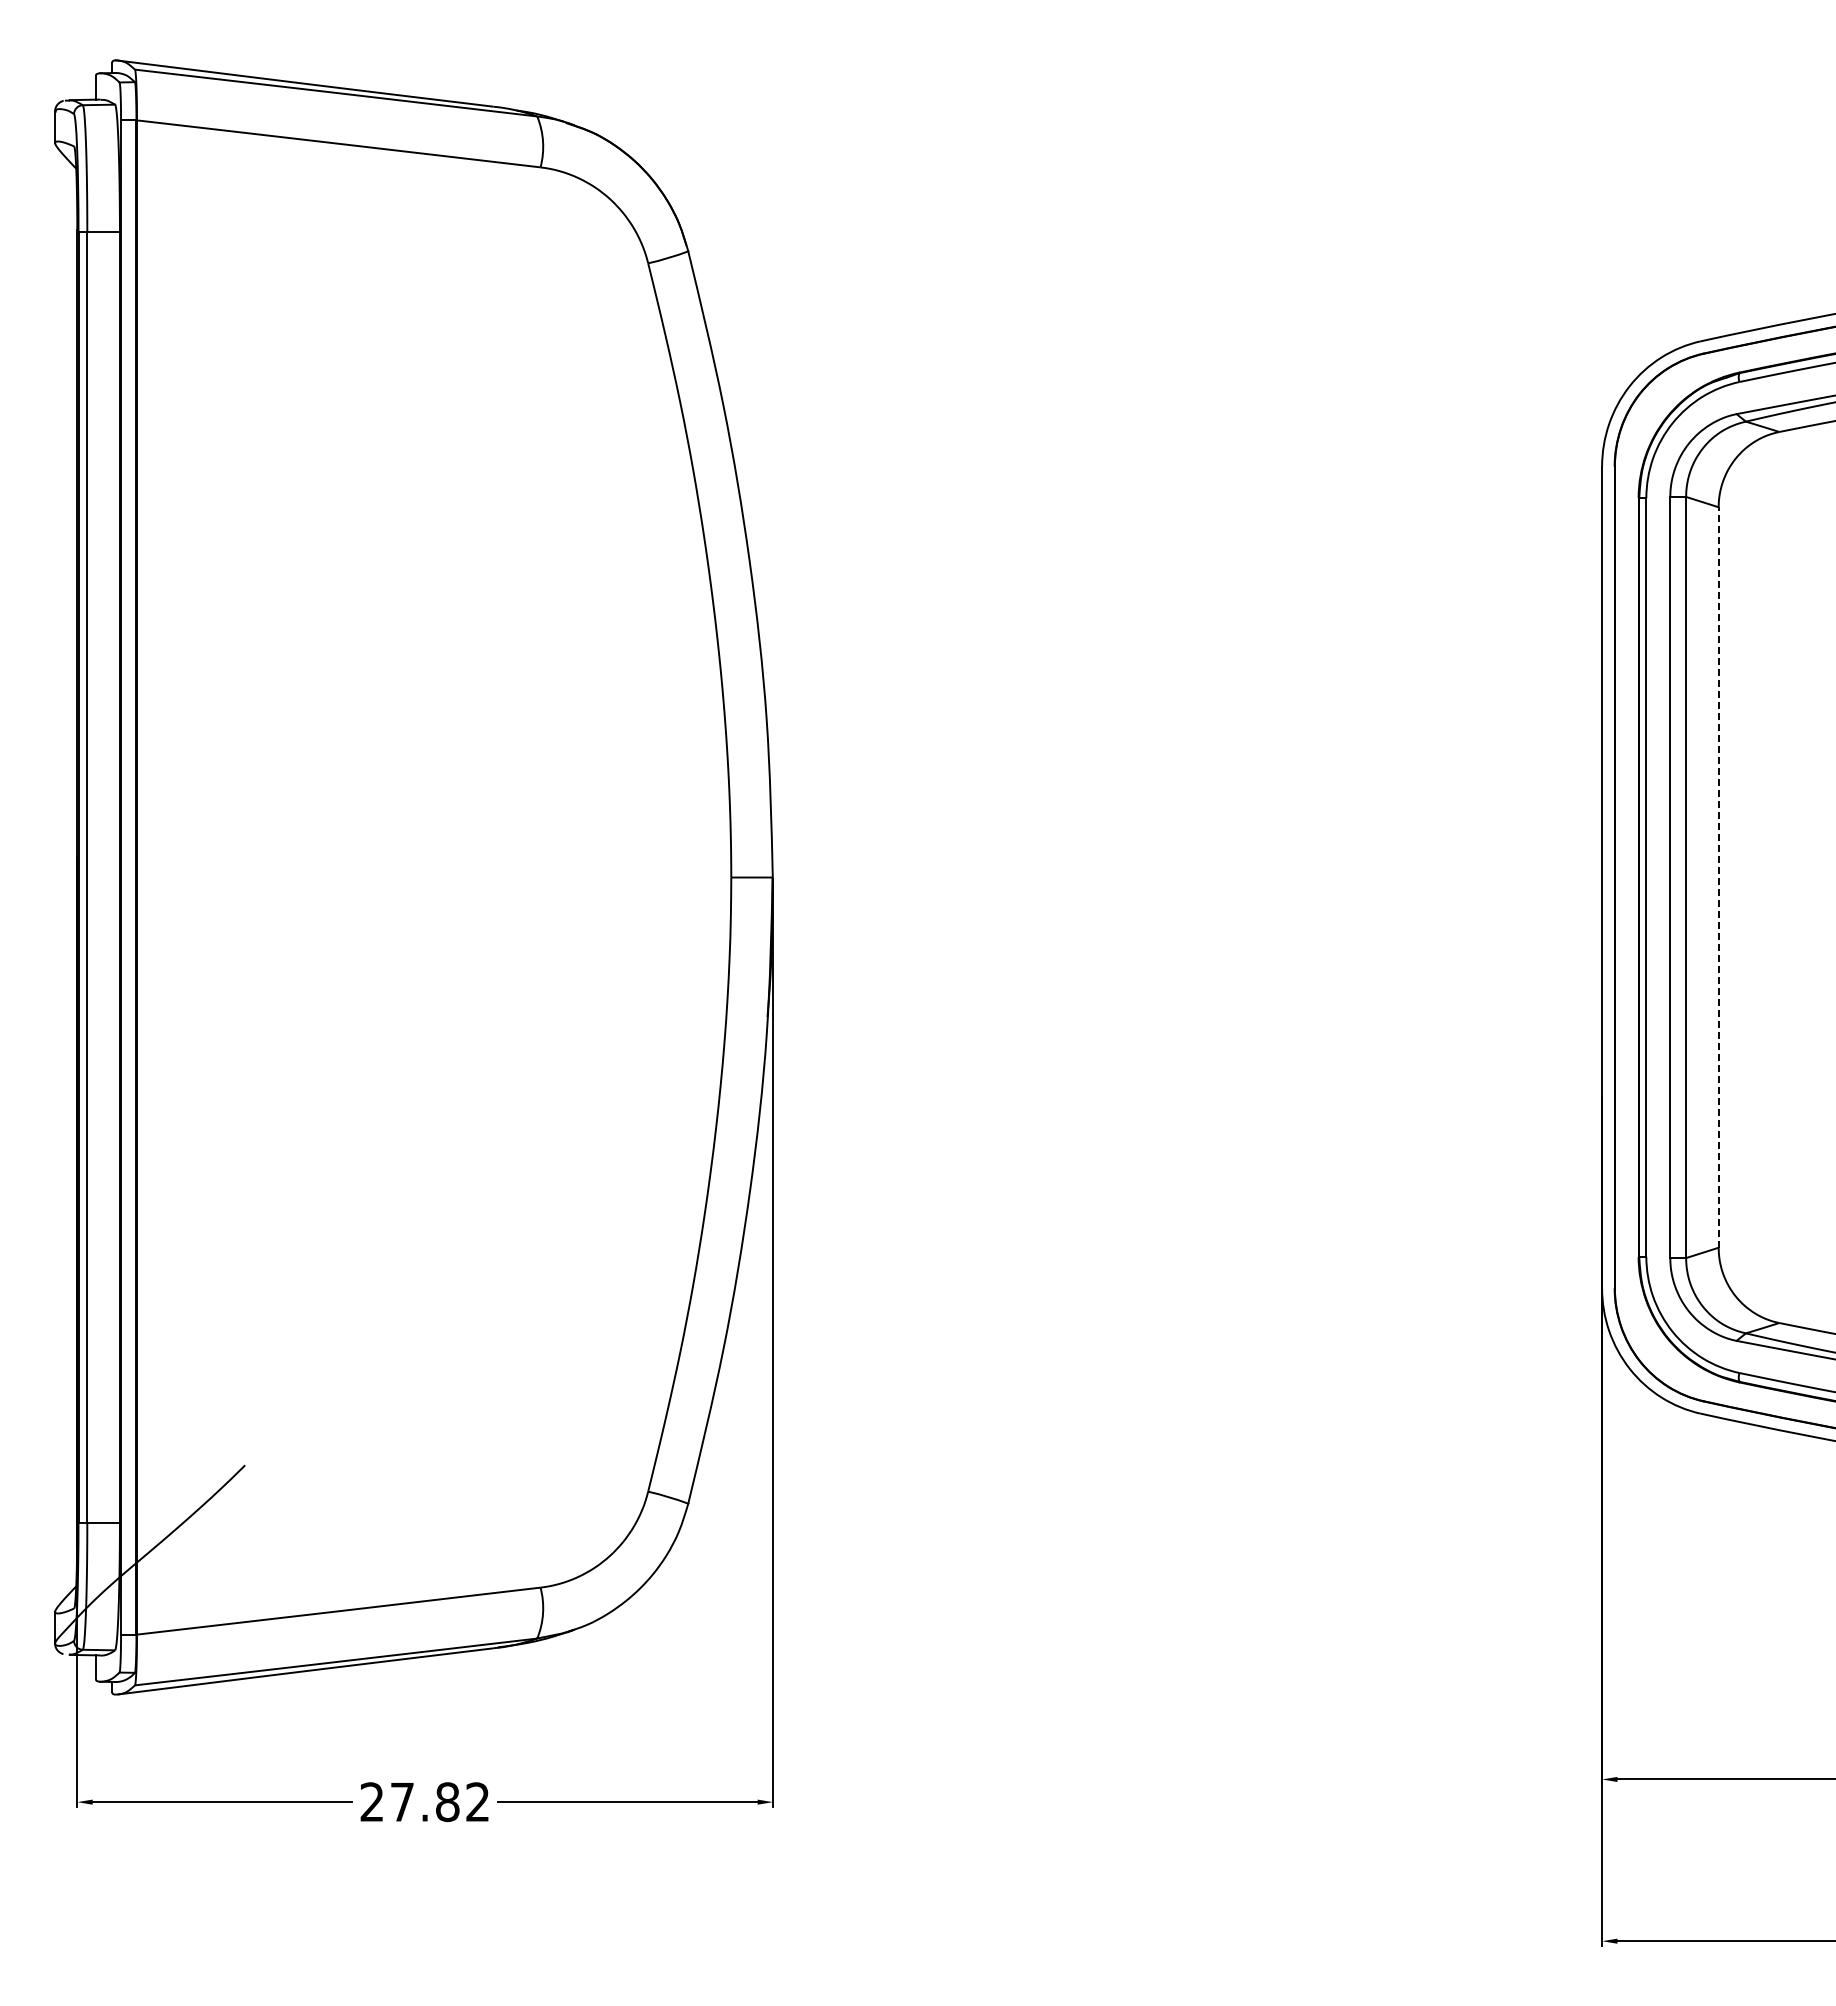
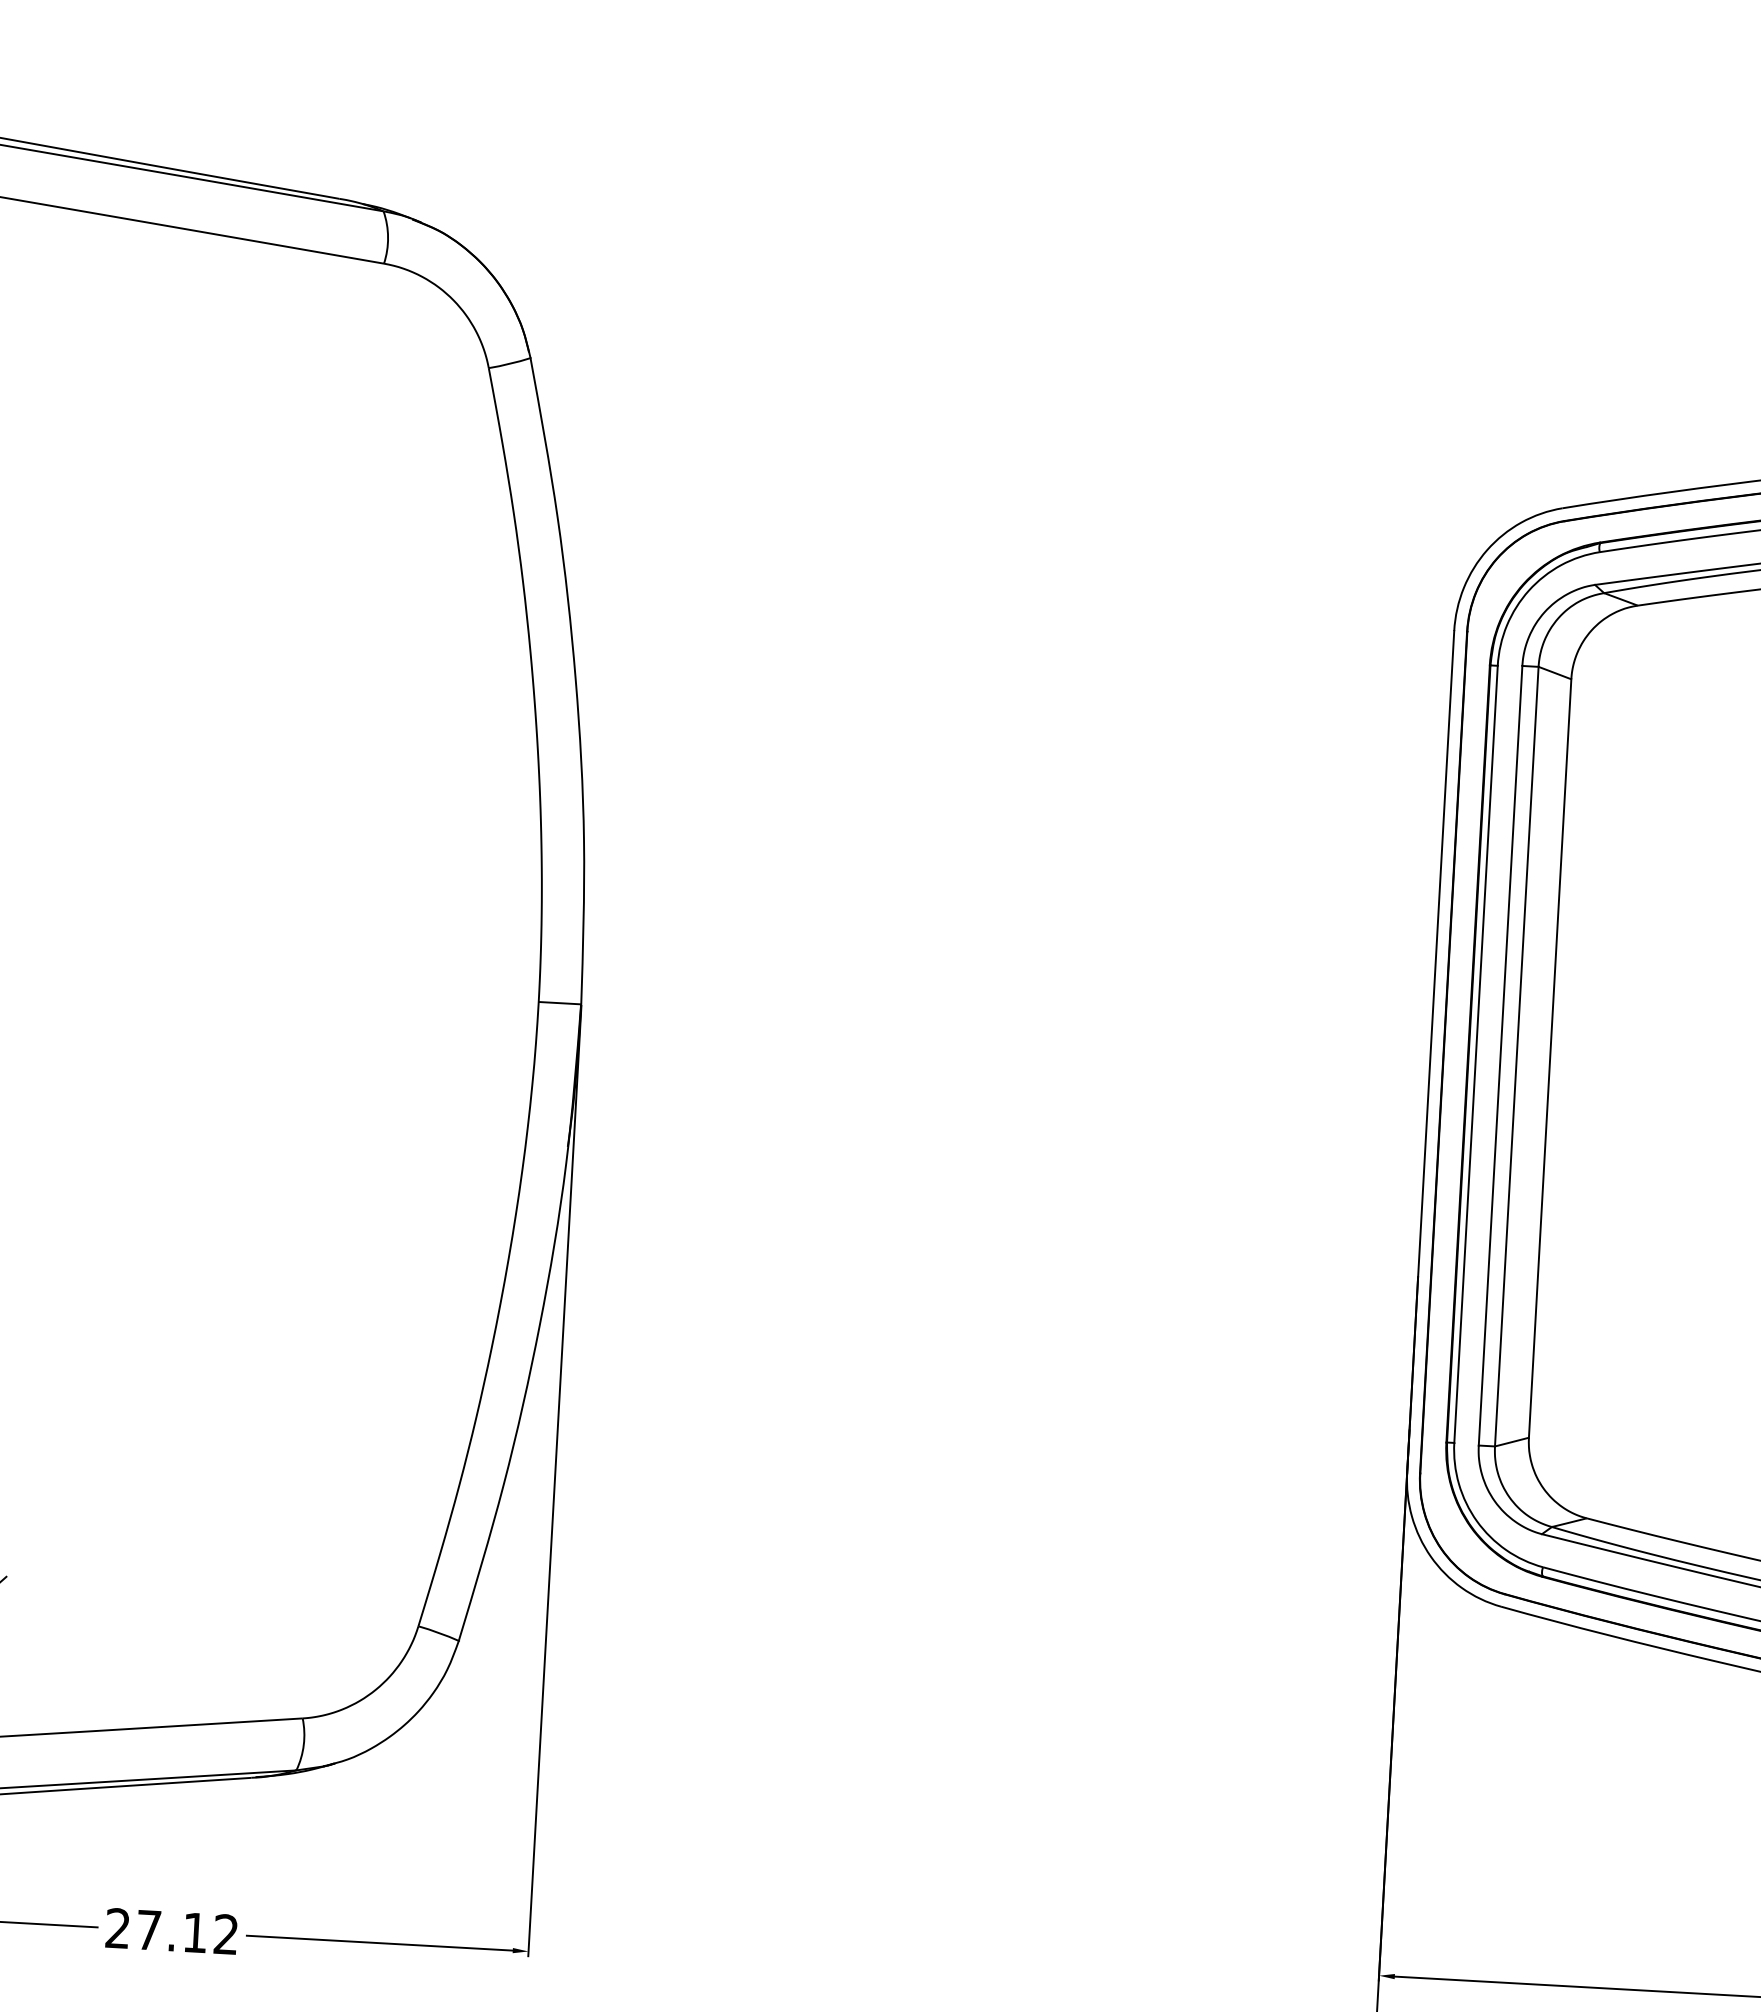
line: (1718, 877) -> (1549, 1058), dashed -> solid
text: (447, 1802) -> (195, 1933), 27.82 -> 27.12

